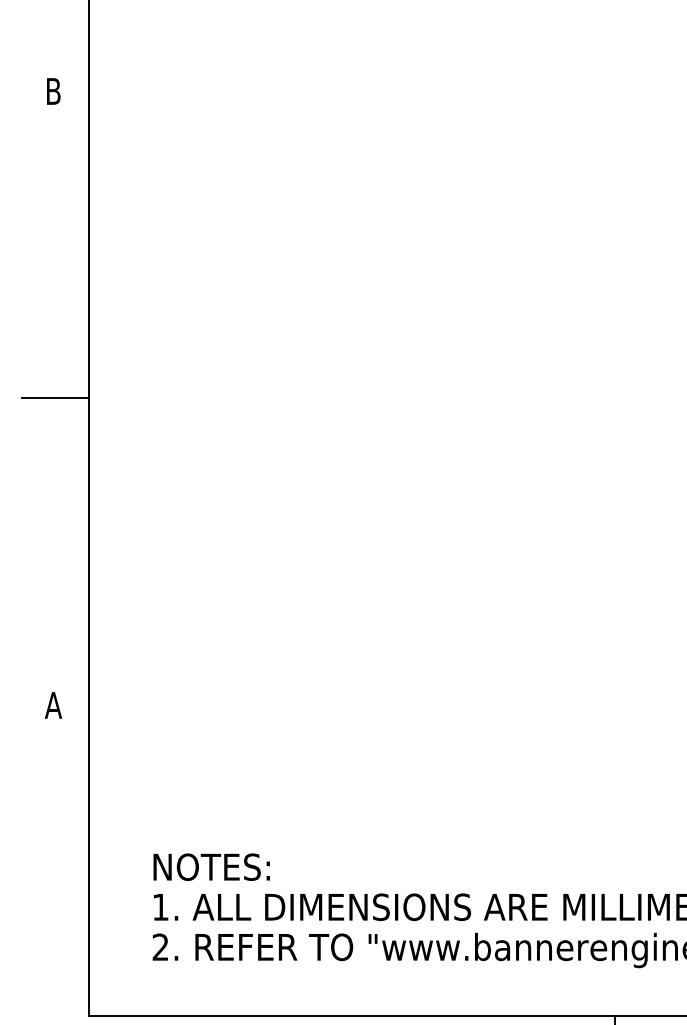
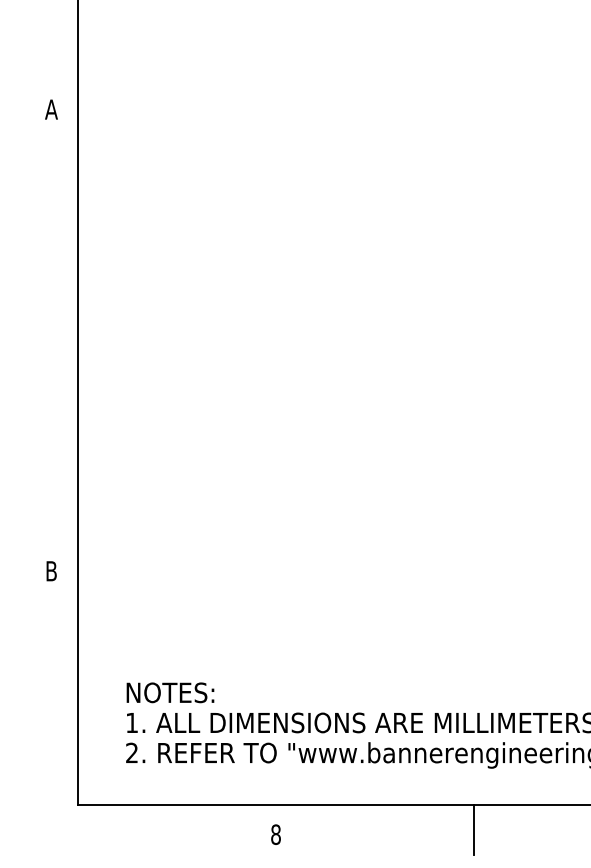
text: (53, 91) -> (51, 109), B -> A
line: (56, 398) -> (53, 340), removed
text: (53, 705) -> (51, 571), A -> B

